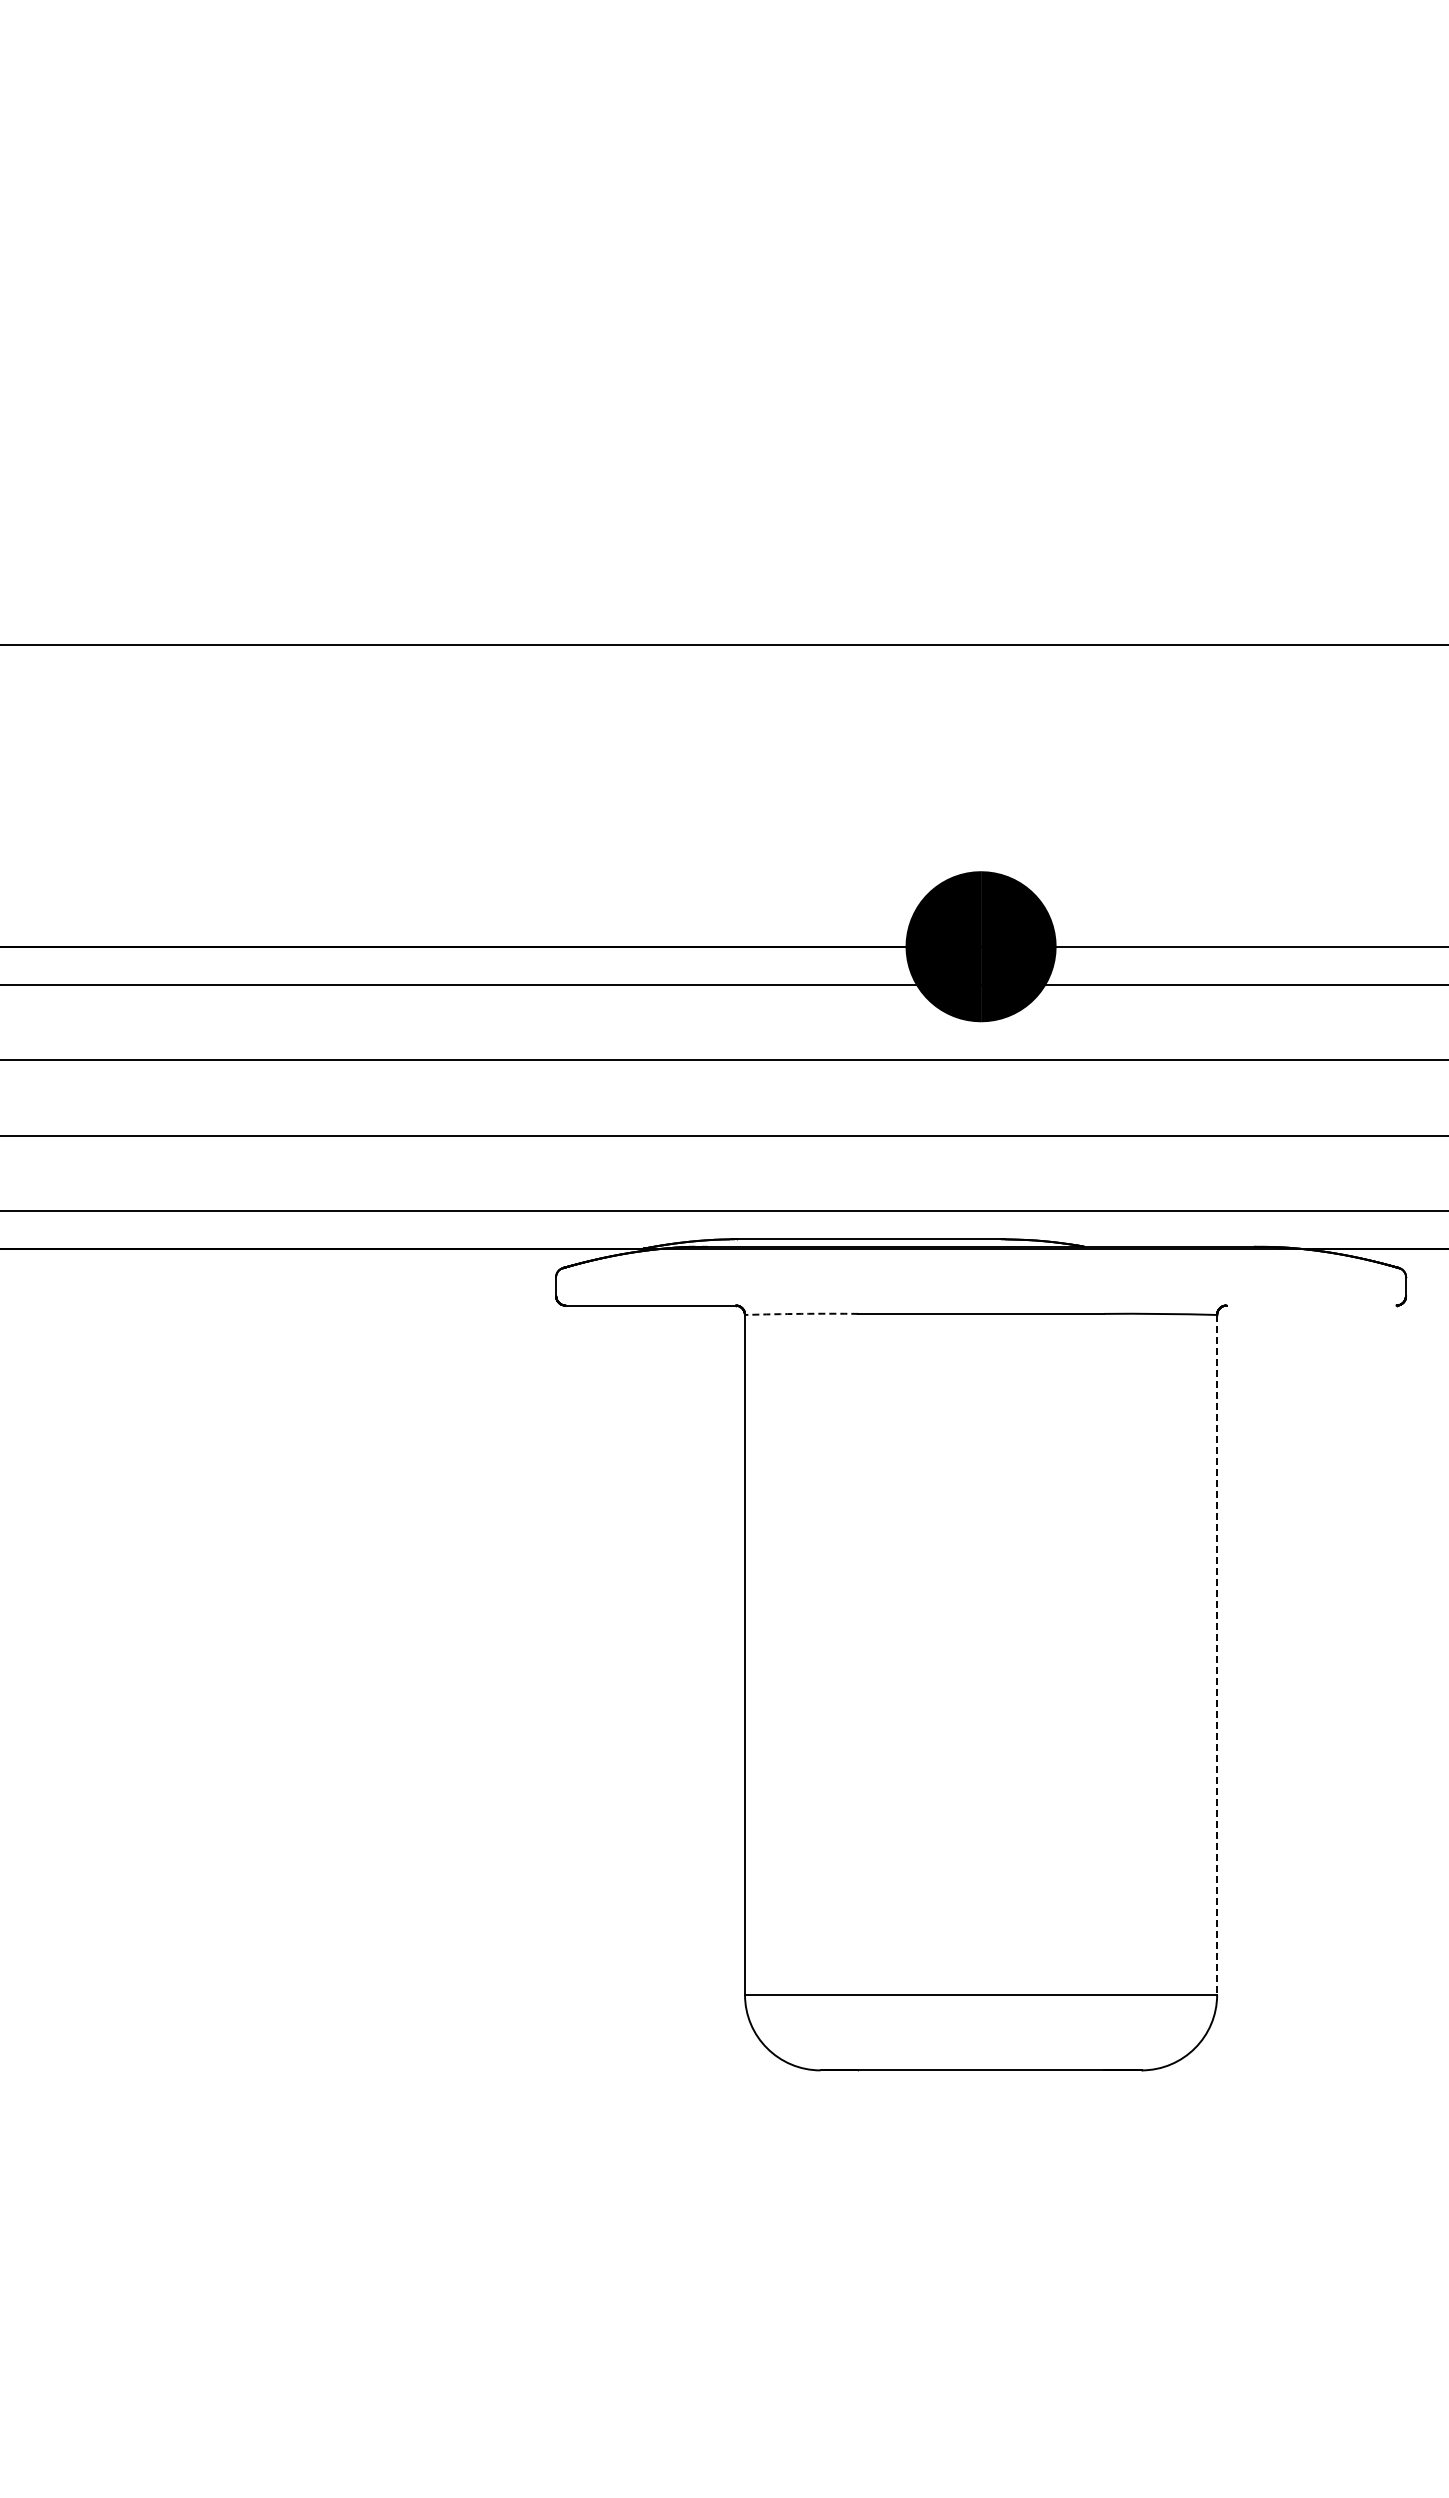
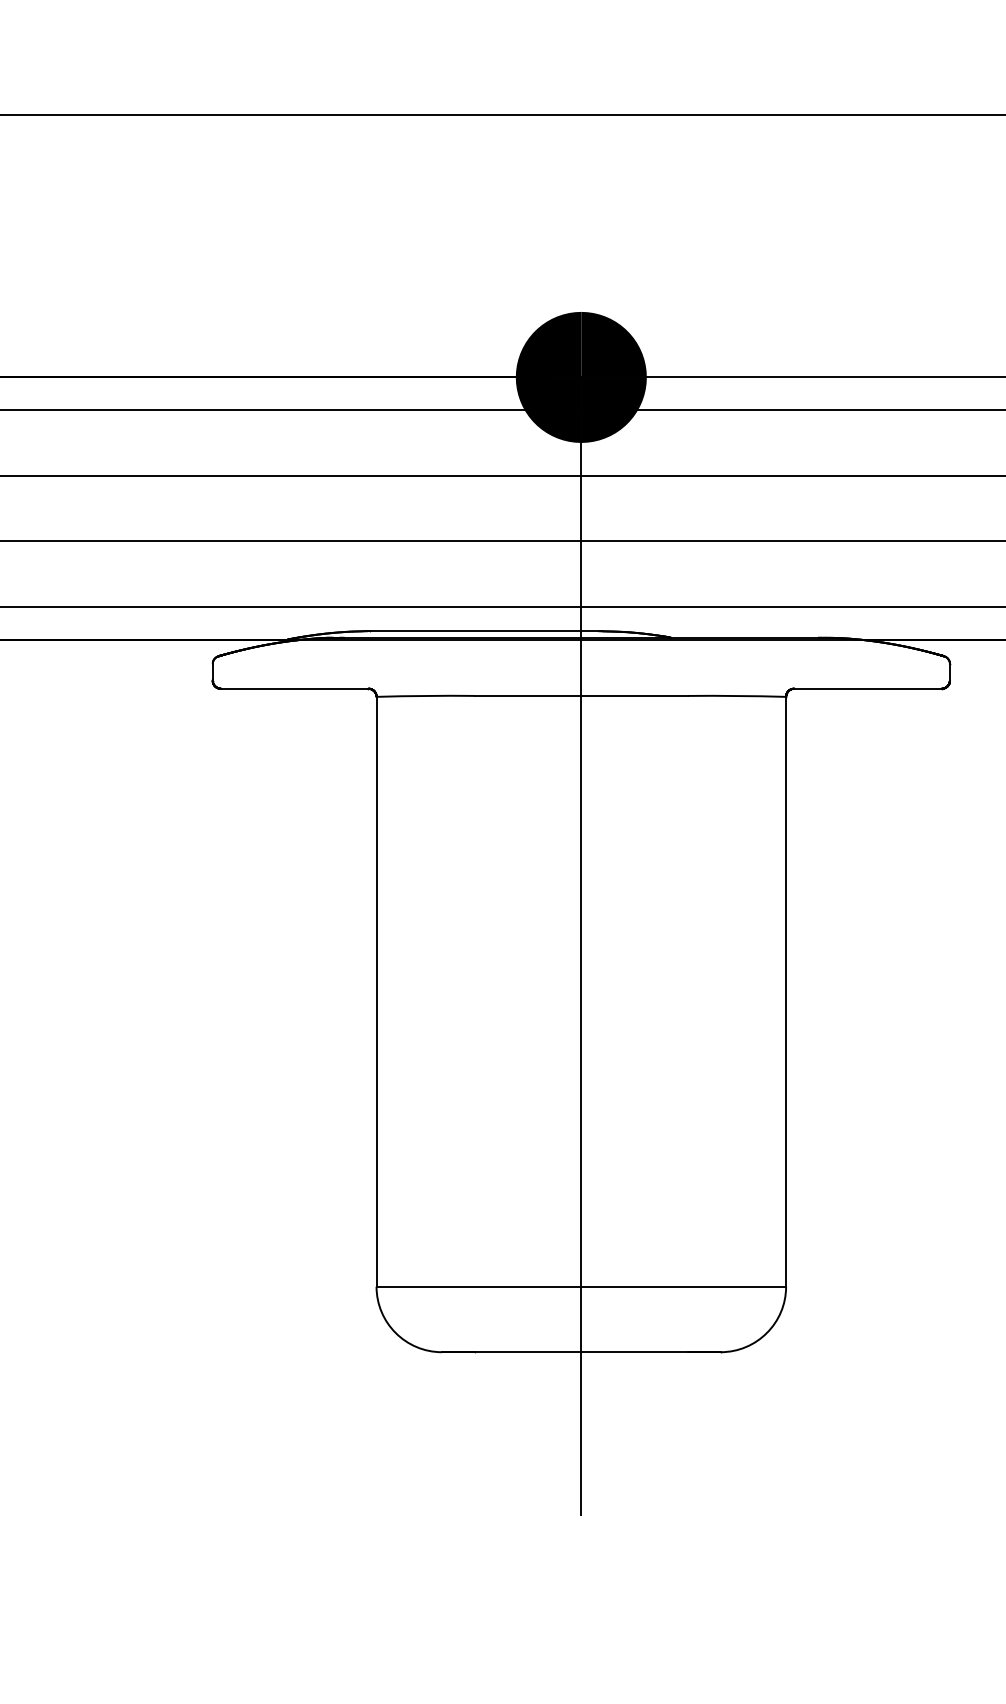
line: (1311, 1305) -> (867, 688), added
arc: (801, 1313) -> (425, 695), dashed -> solid
line: (981, 1602) -> (581, 946), added
line: (1217, 1654) -> (786, 991), dashed -> solid

